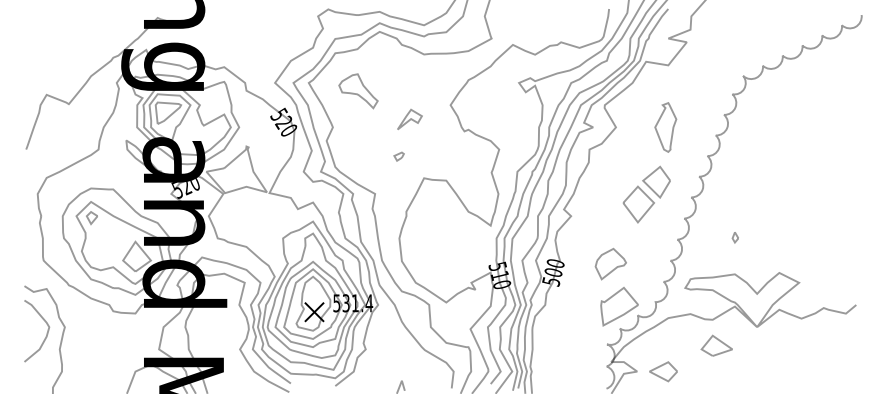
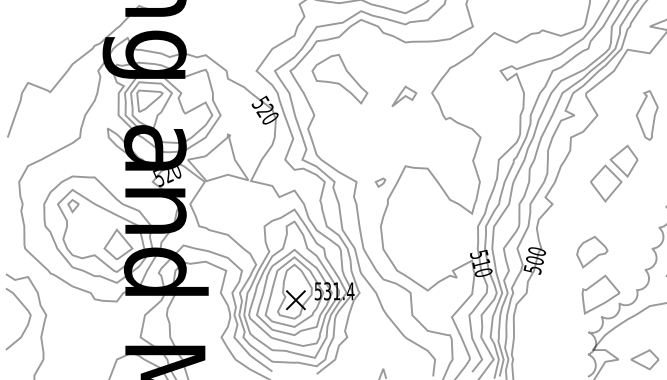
part: (358, 91) -> (339, 79), size x1.43
part: (409, 119) -> (403, 96), moved
part: (398, 156) -> (379, 182), moved
part: (646, 194) -> (613, 173), moved

